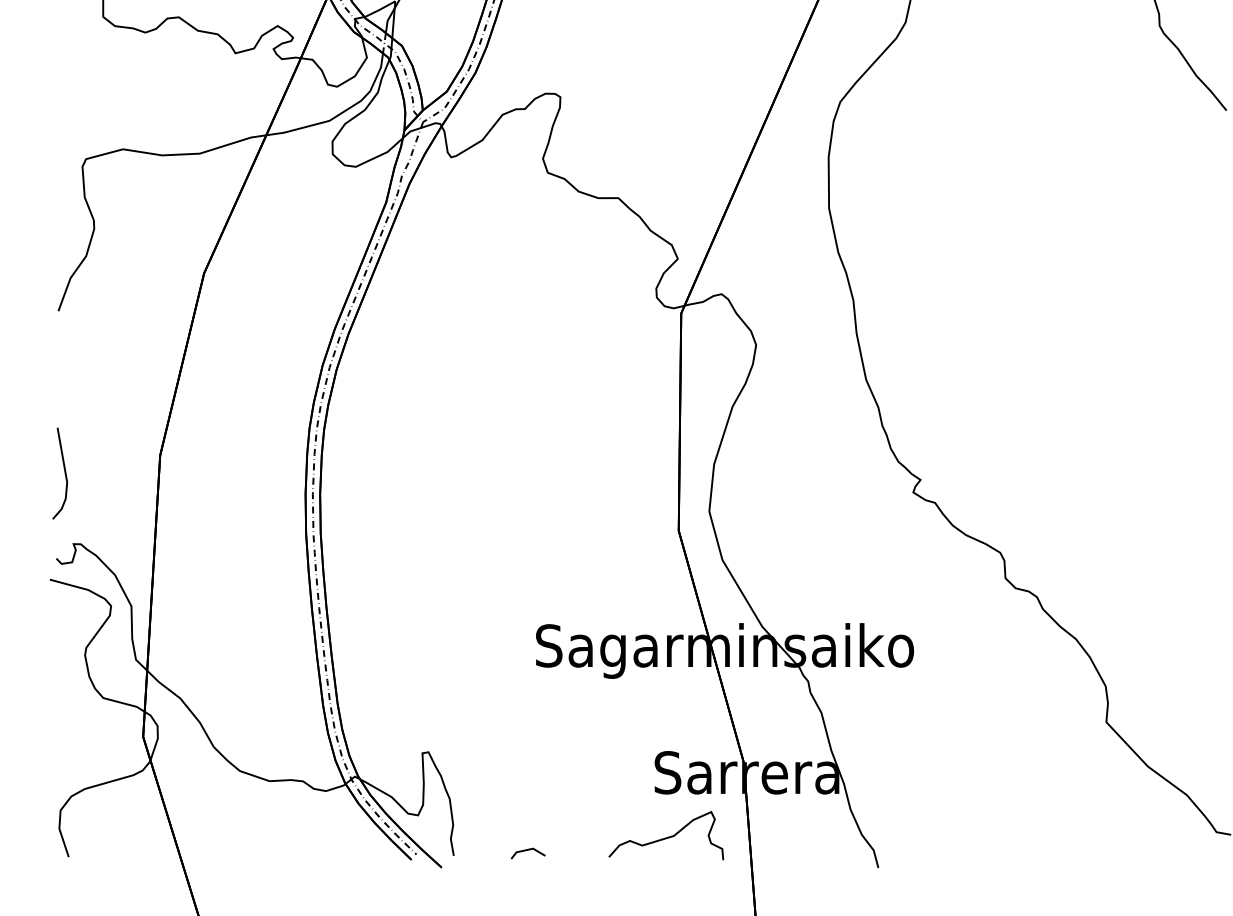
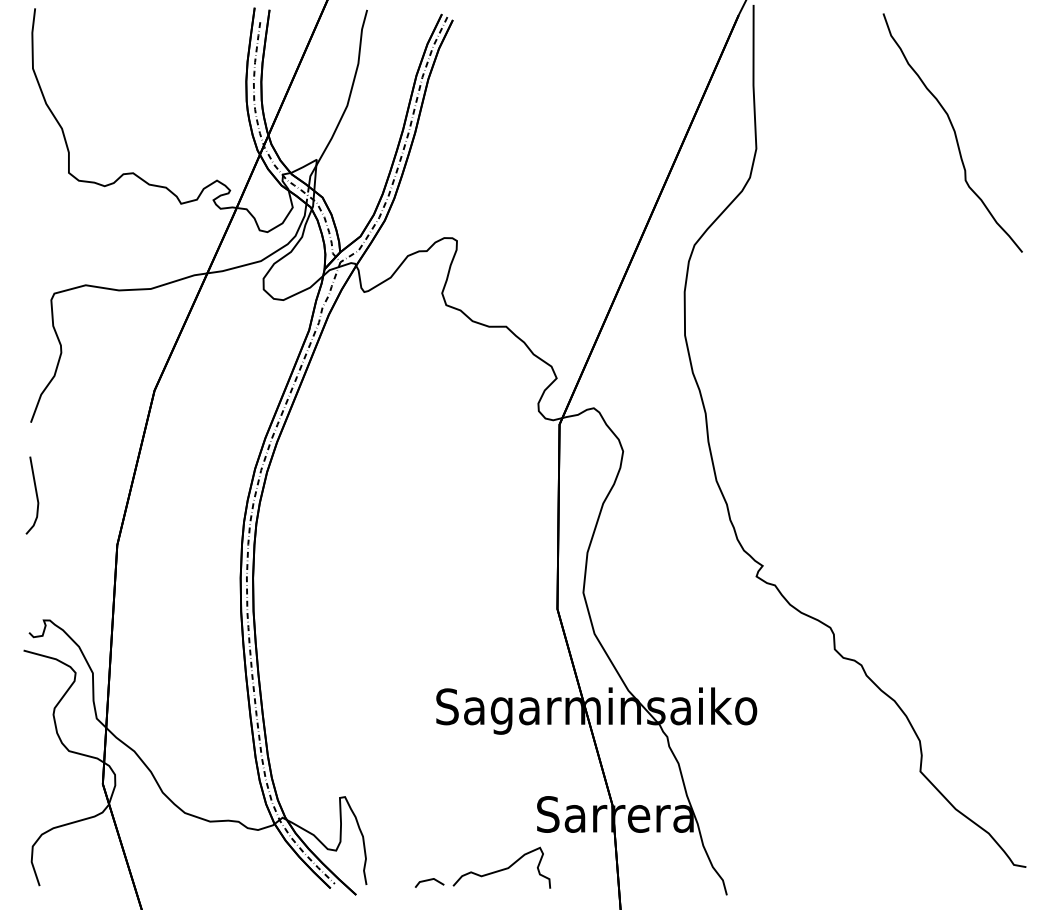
line: (63, 471) -> (35, 493), moved
curve: (665, 837) -> (501, 869), moved

